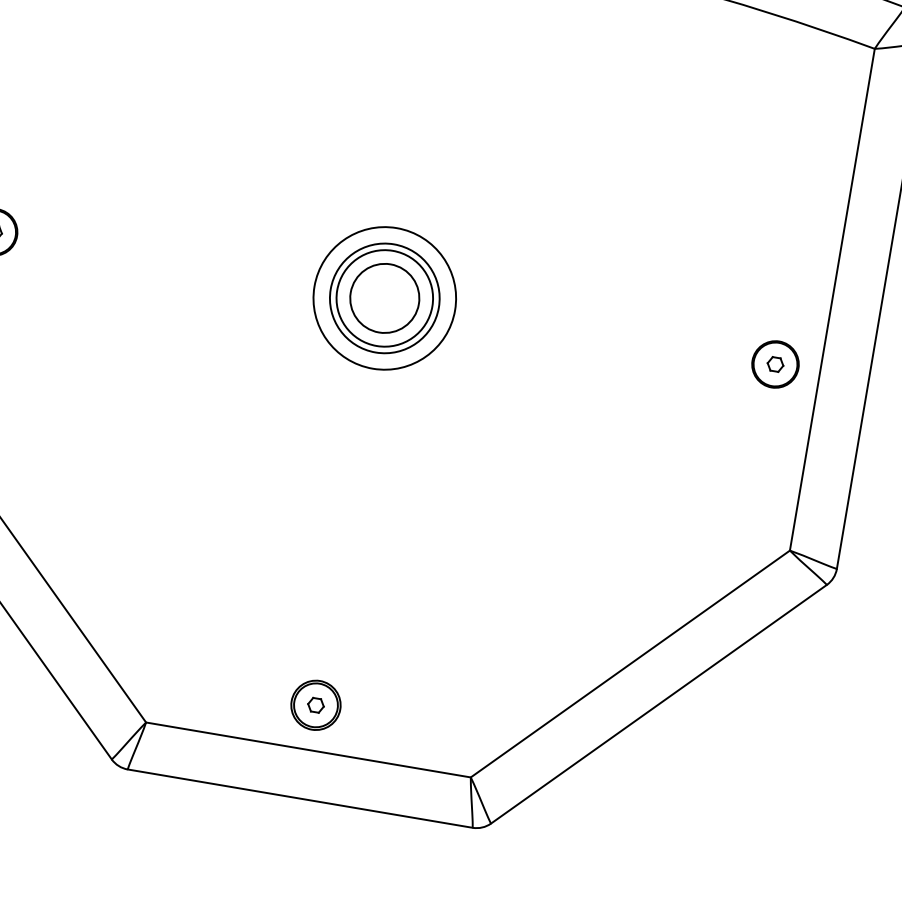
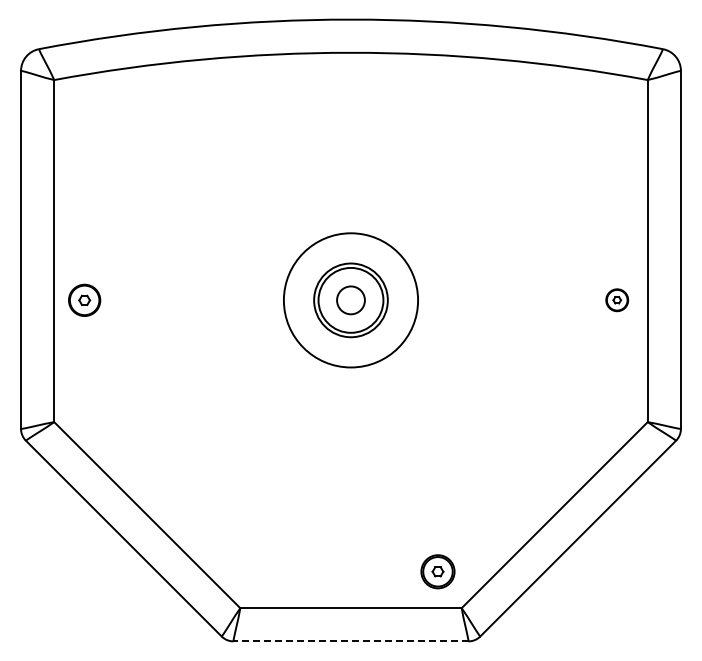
circle: (384, 298) -> (350, 300), size x0.6
circle: (384, 298) -> (350, 300), size x1.4
part: (774, 362) -> (616, 299), size x0.7
part: (315, 704) -> (437, 571), moved
line: (299, 798) -> (350, 641), solid -> dashed

